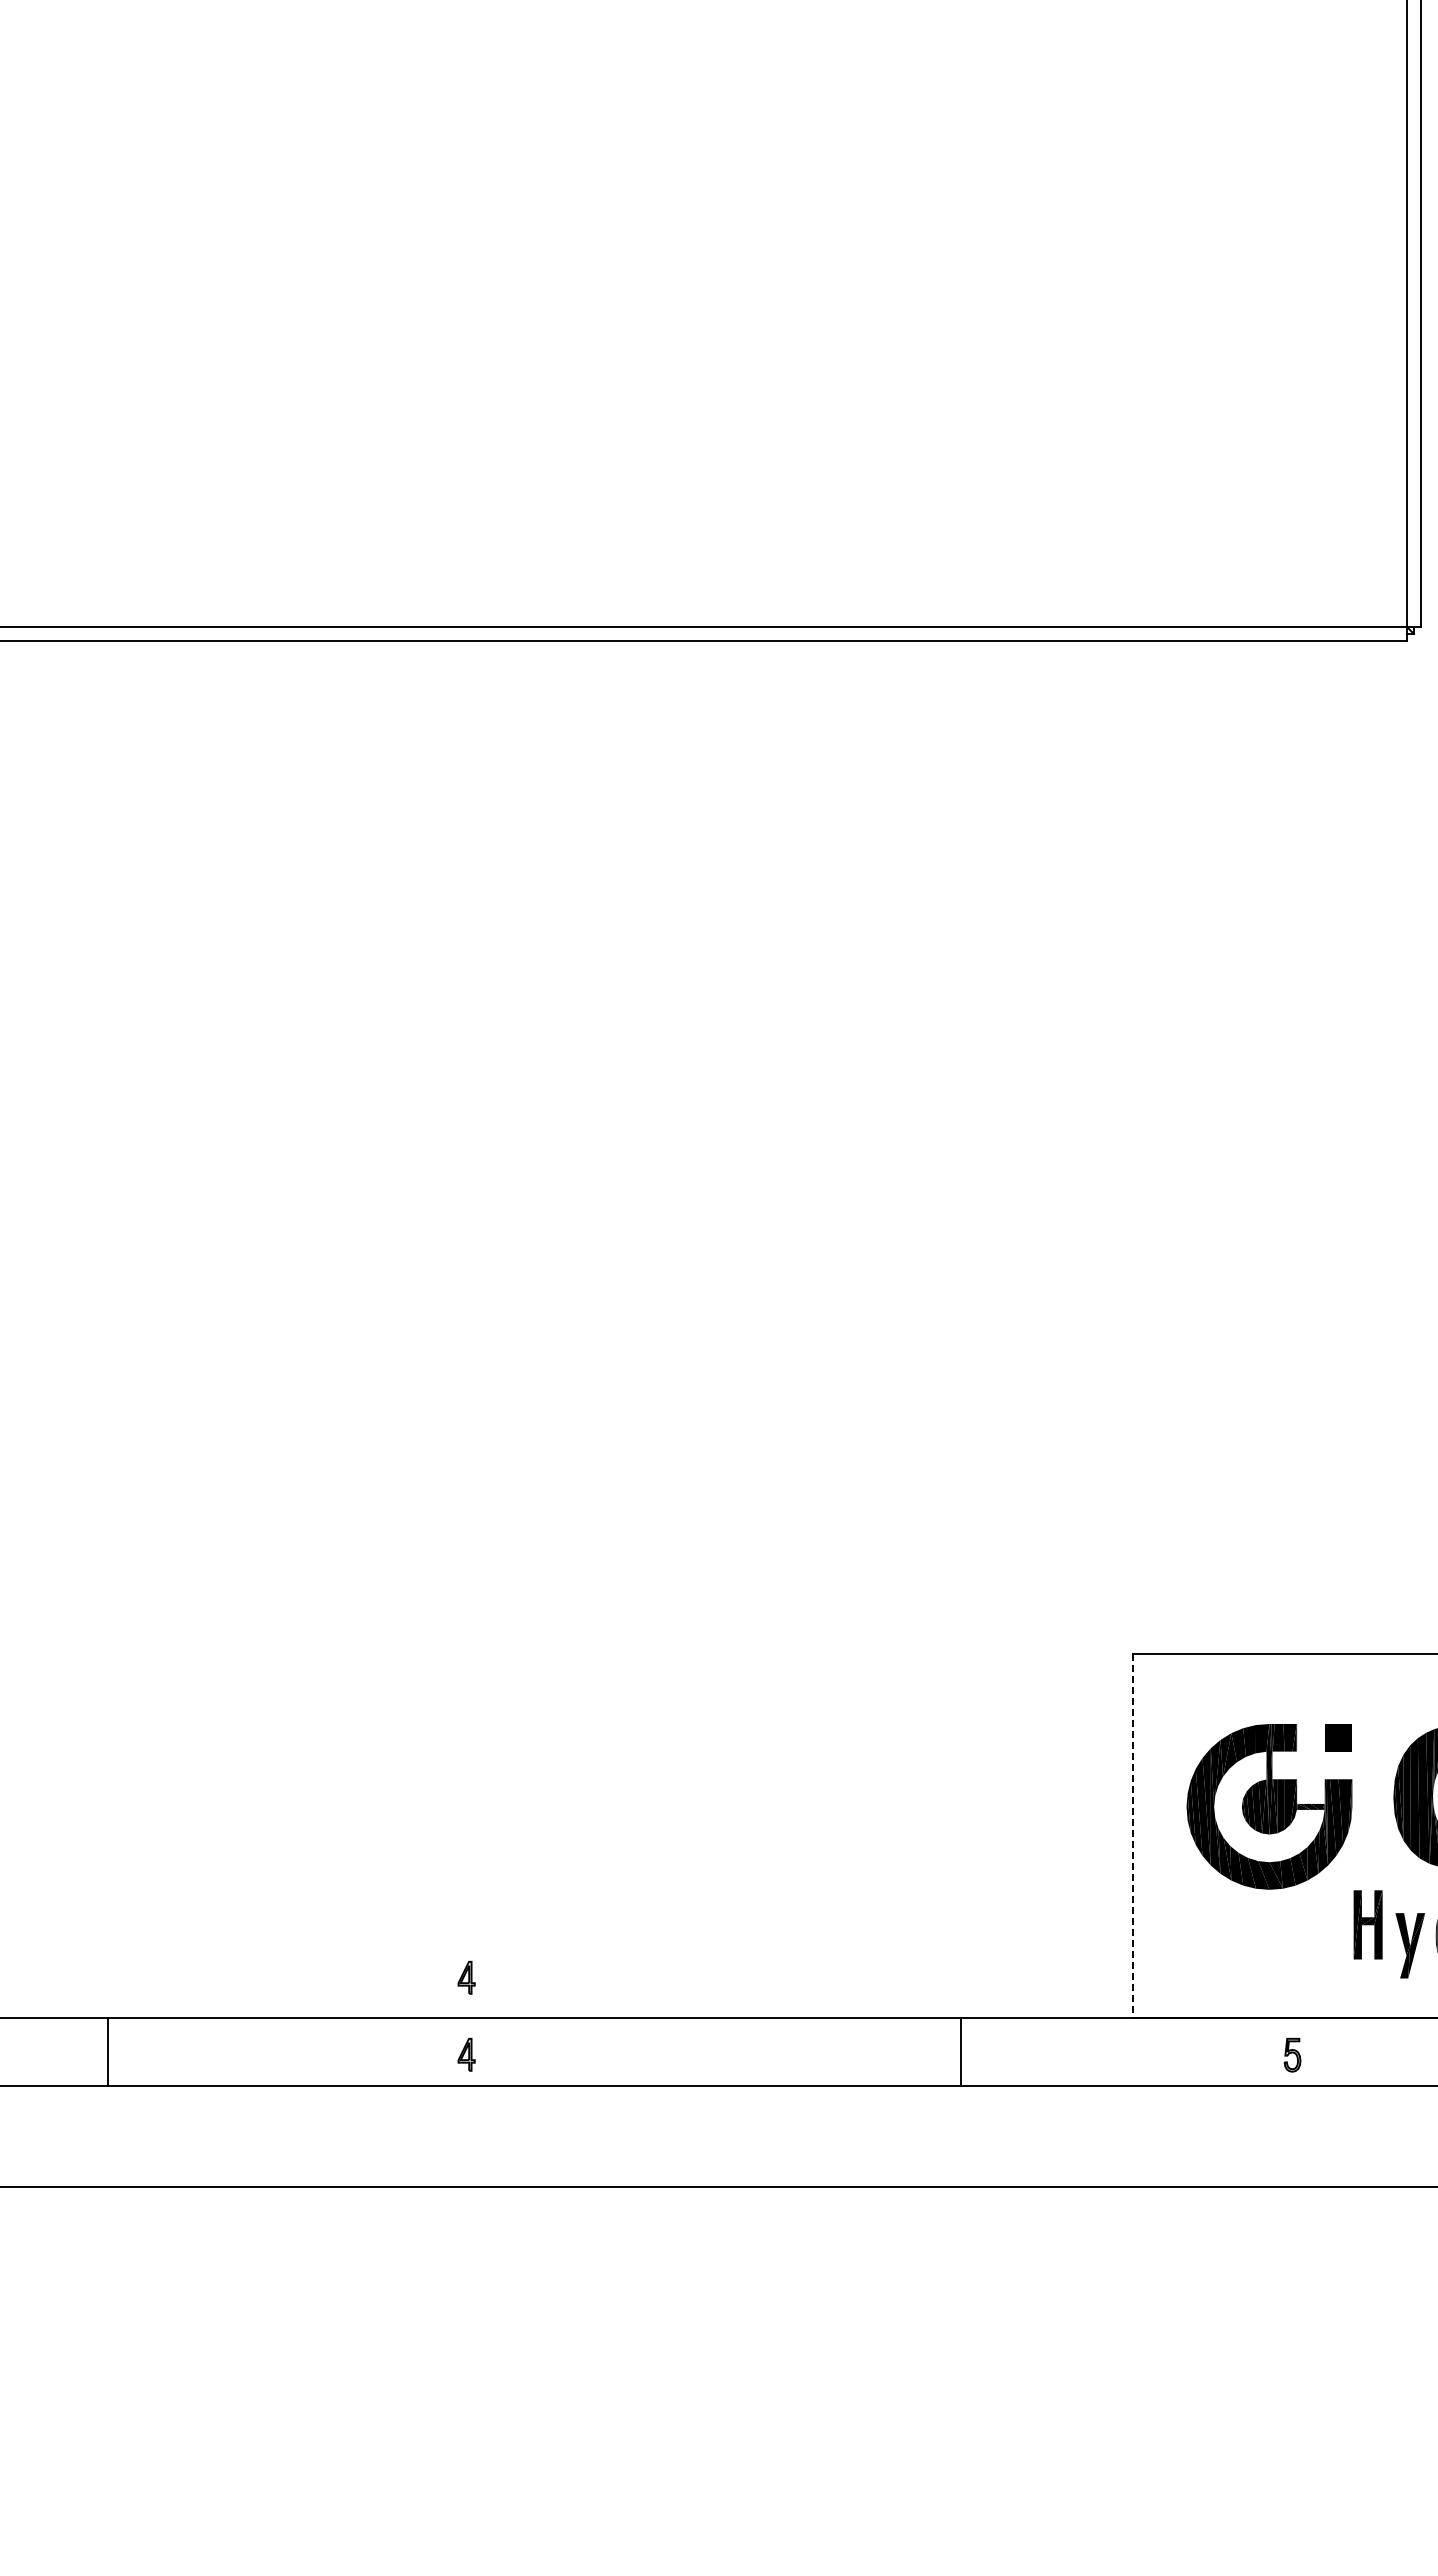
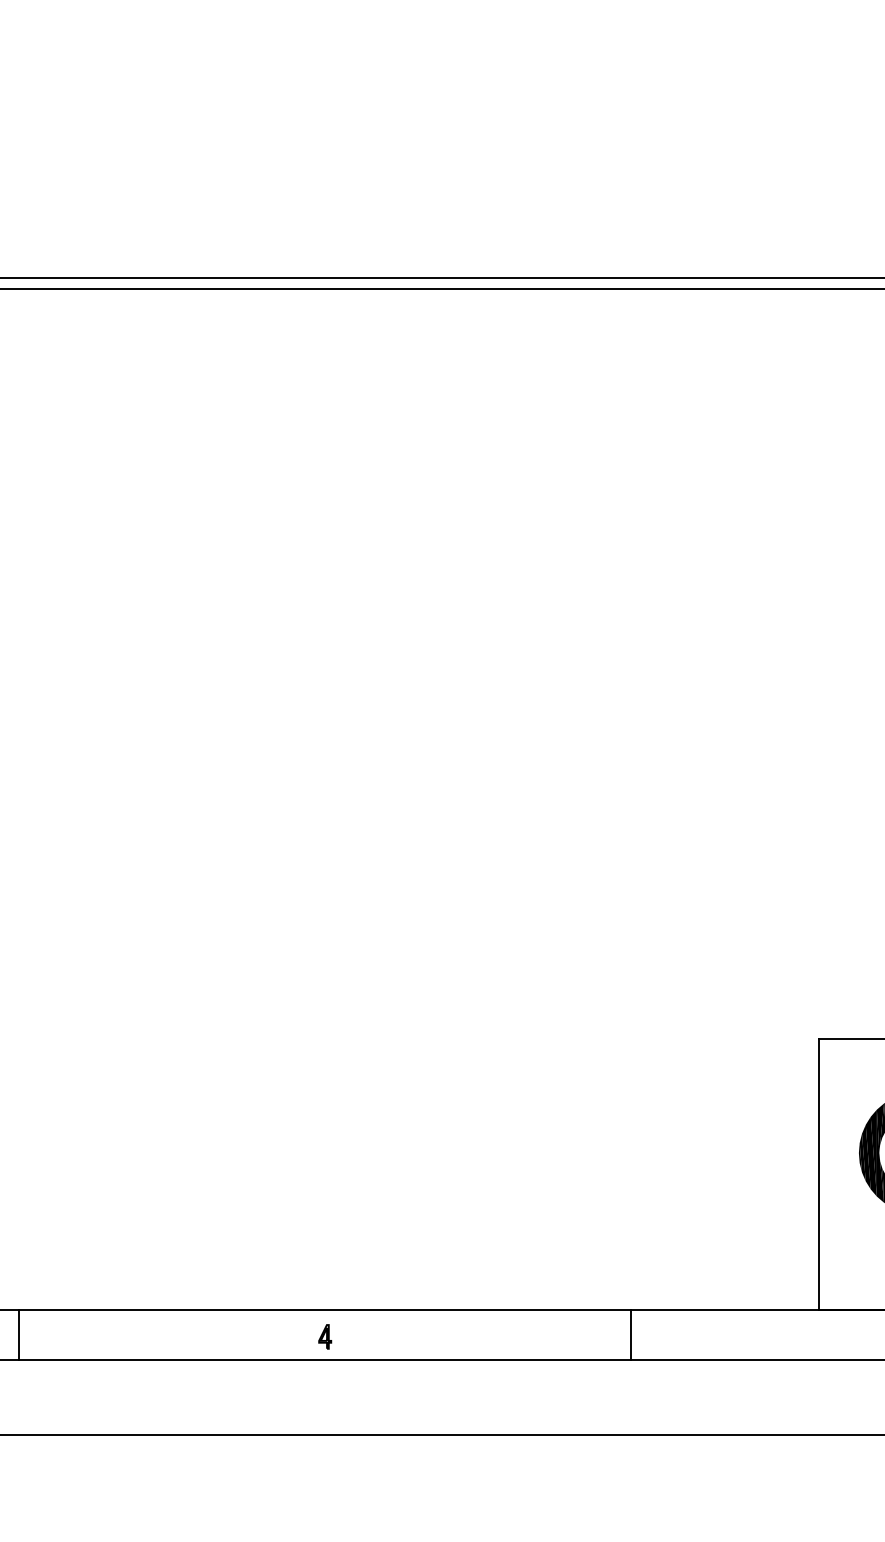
line: (1133, 1836) -> (819, 1175), dashed -> solid
part: (466, 1977) -> (325, 1279), removed
line: (108, 2051) -> (18, 1334), moved
line: (961, 2051) -> (631, 1334), moved

